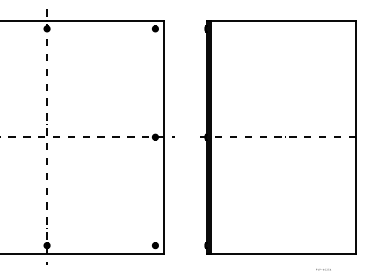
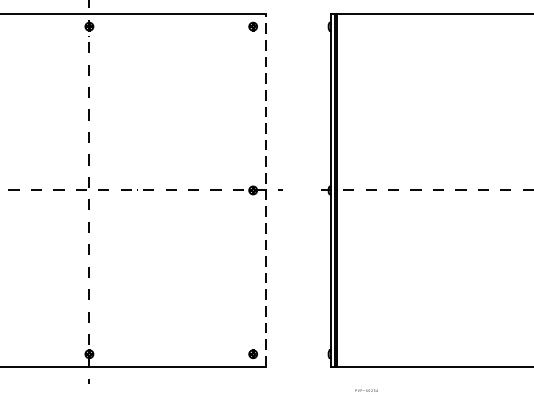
line: (163, 137) -> (265, 190), solid -> dashed
text: (323, 269) -> (366, 390), moved

